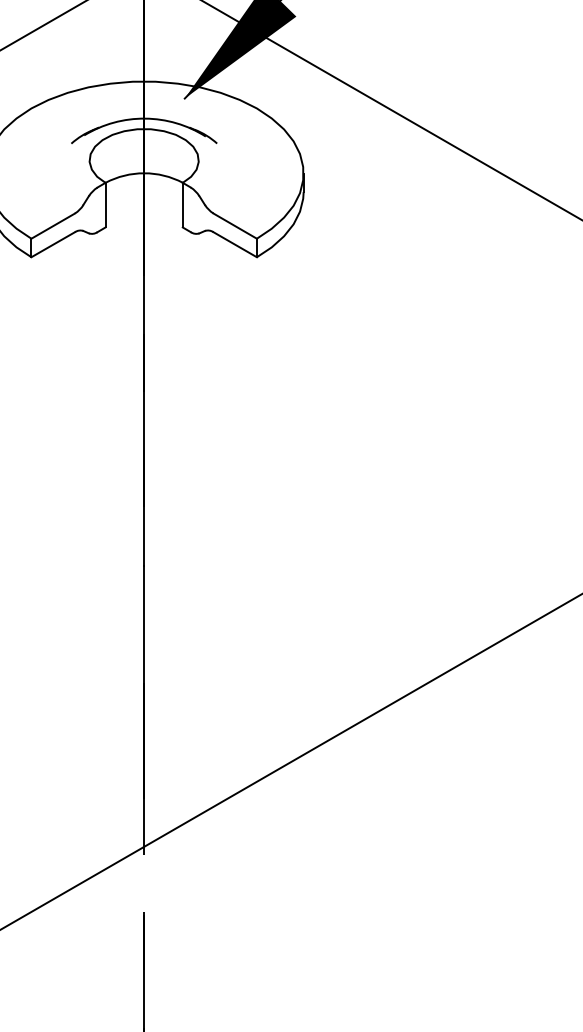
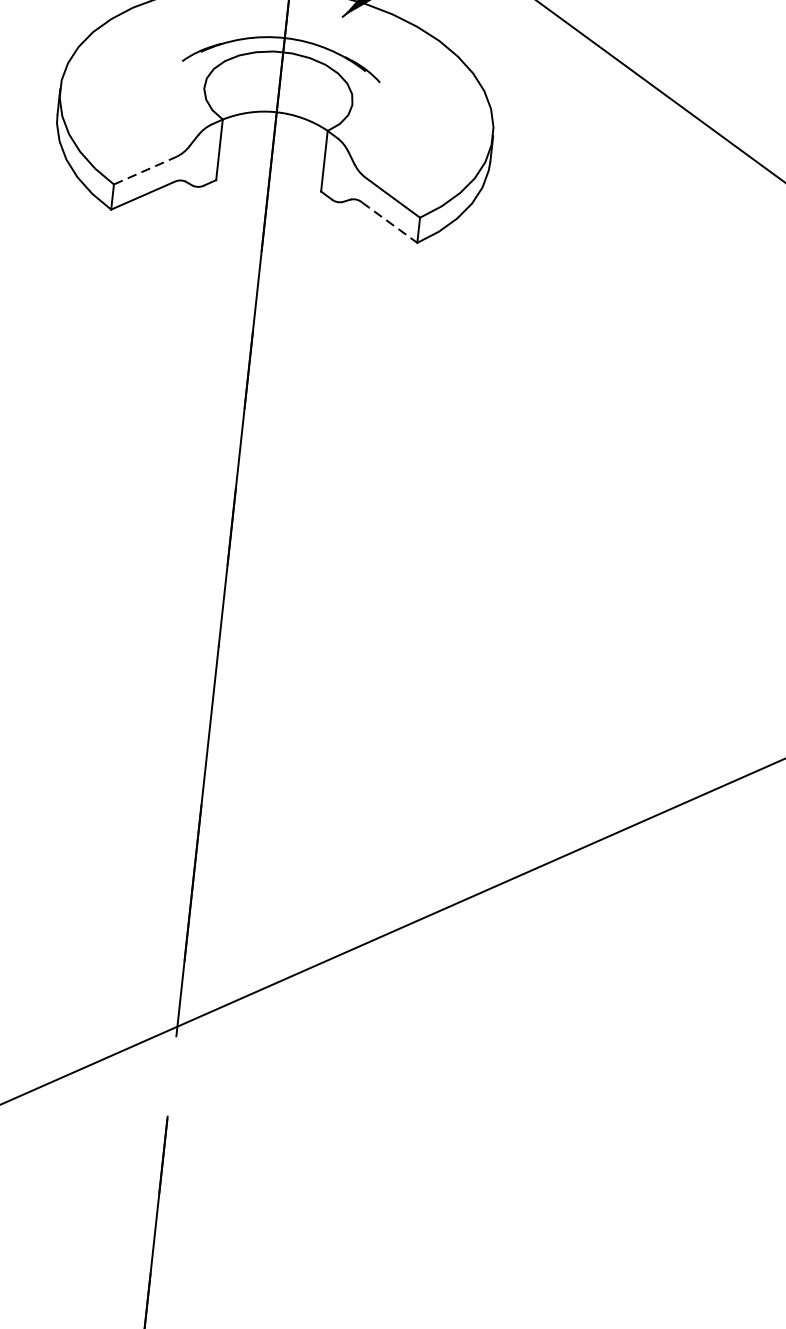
line: (53, 225) -> (145, 169), solid -> dashed
line: (235, 244) -> (390, 222), solid -> dashed

